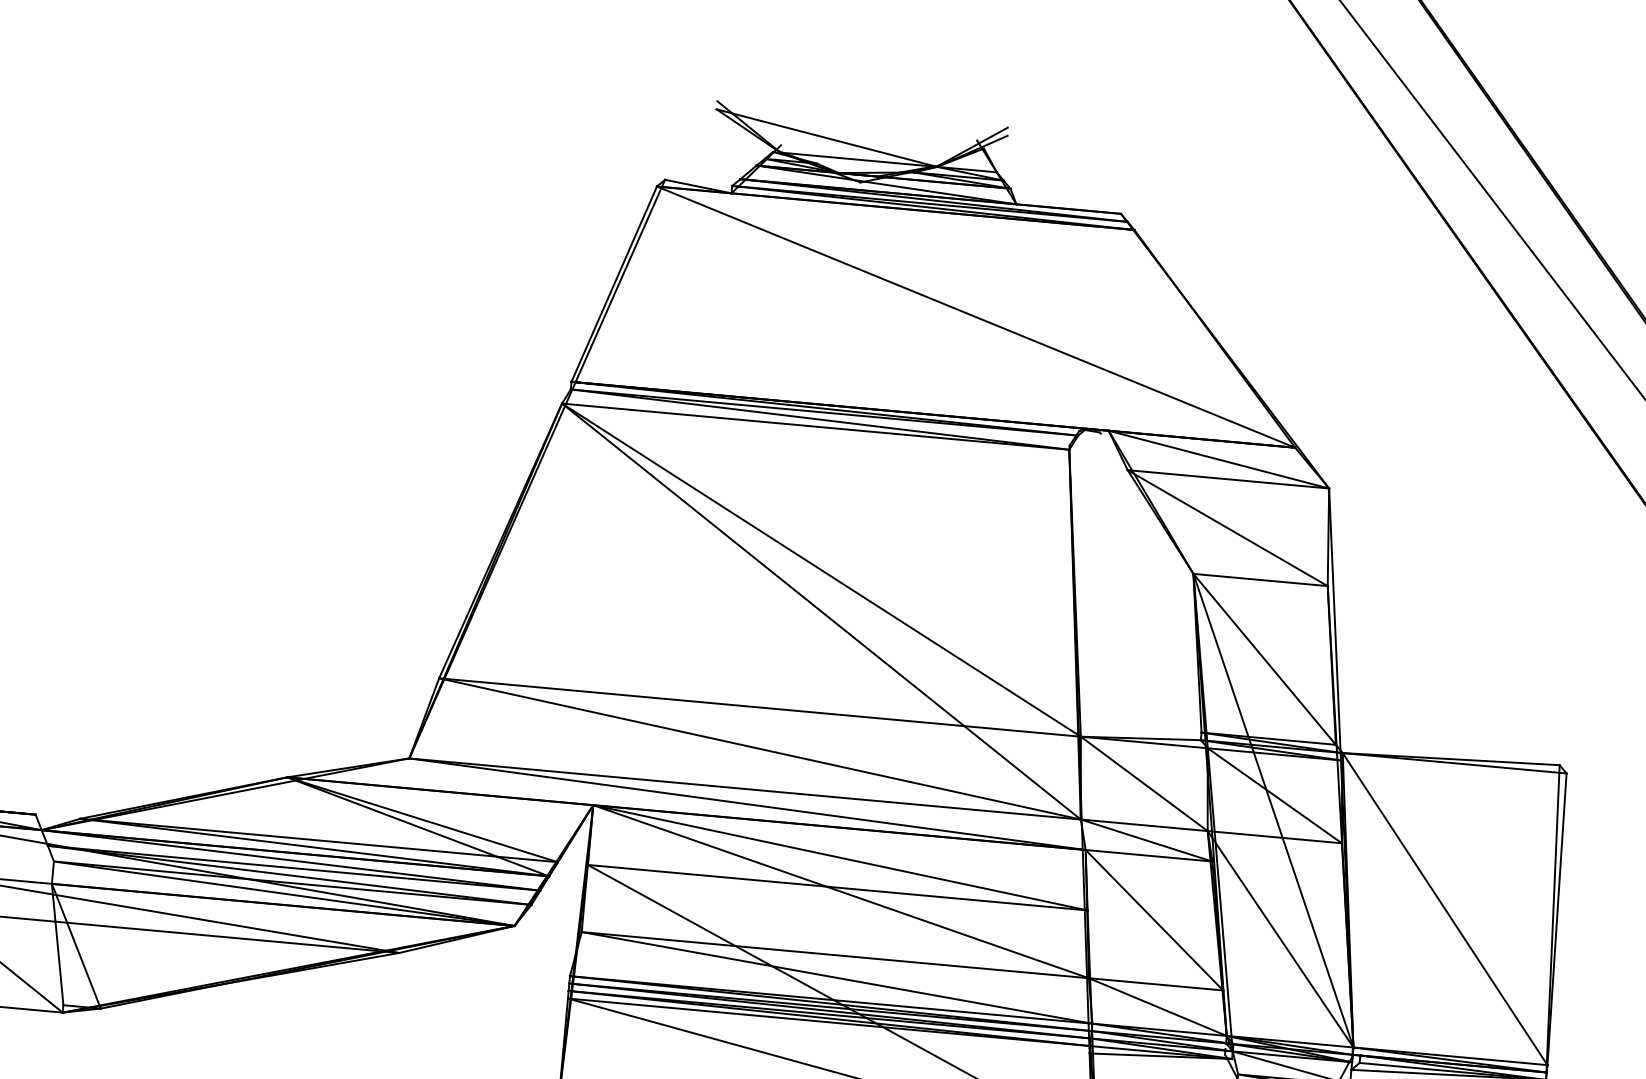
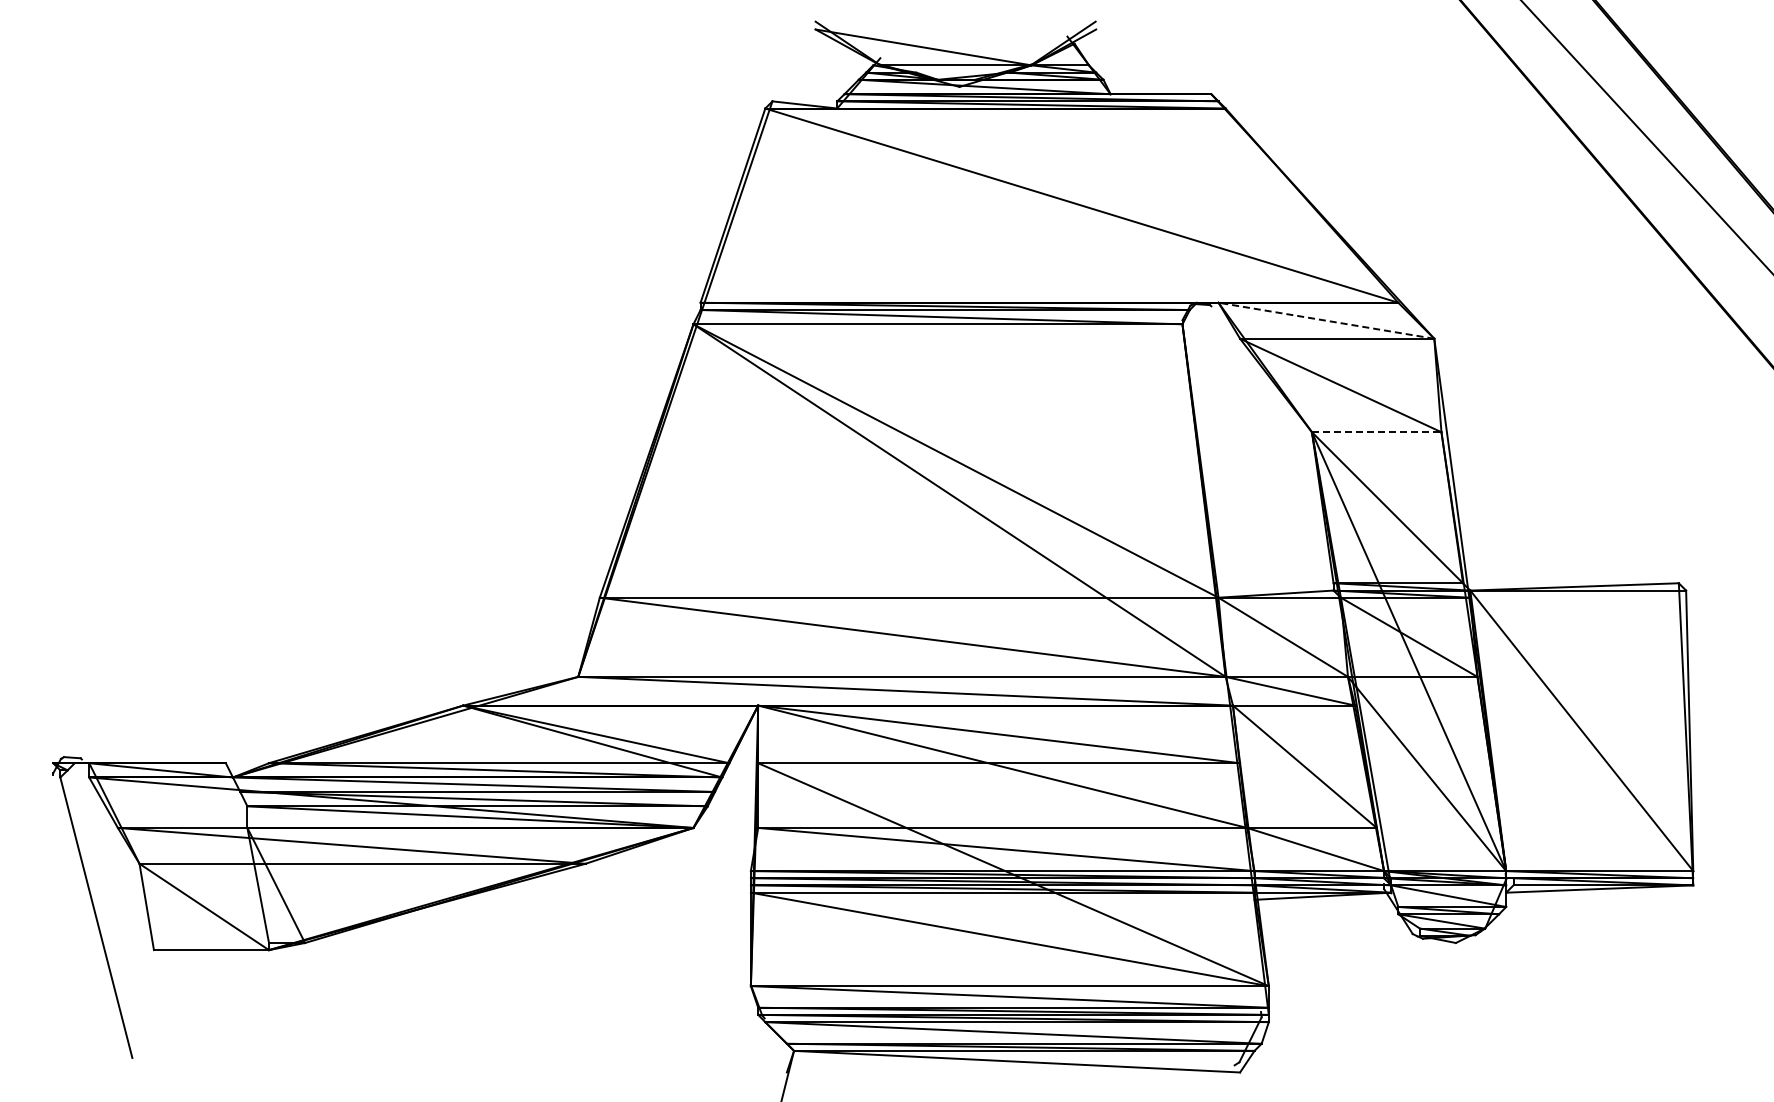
line: (1218, 459) -> (1325, 320), solid -> dashed
line: (1260, 580) -> (1376, 432), solid -> dashed

